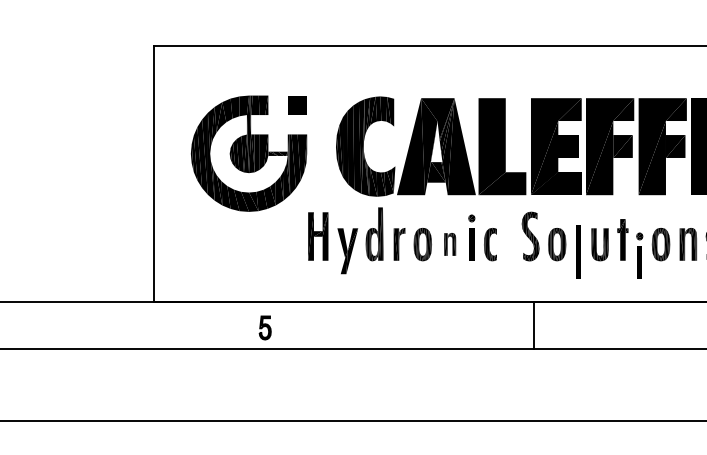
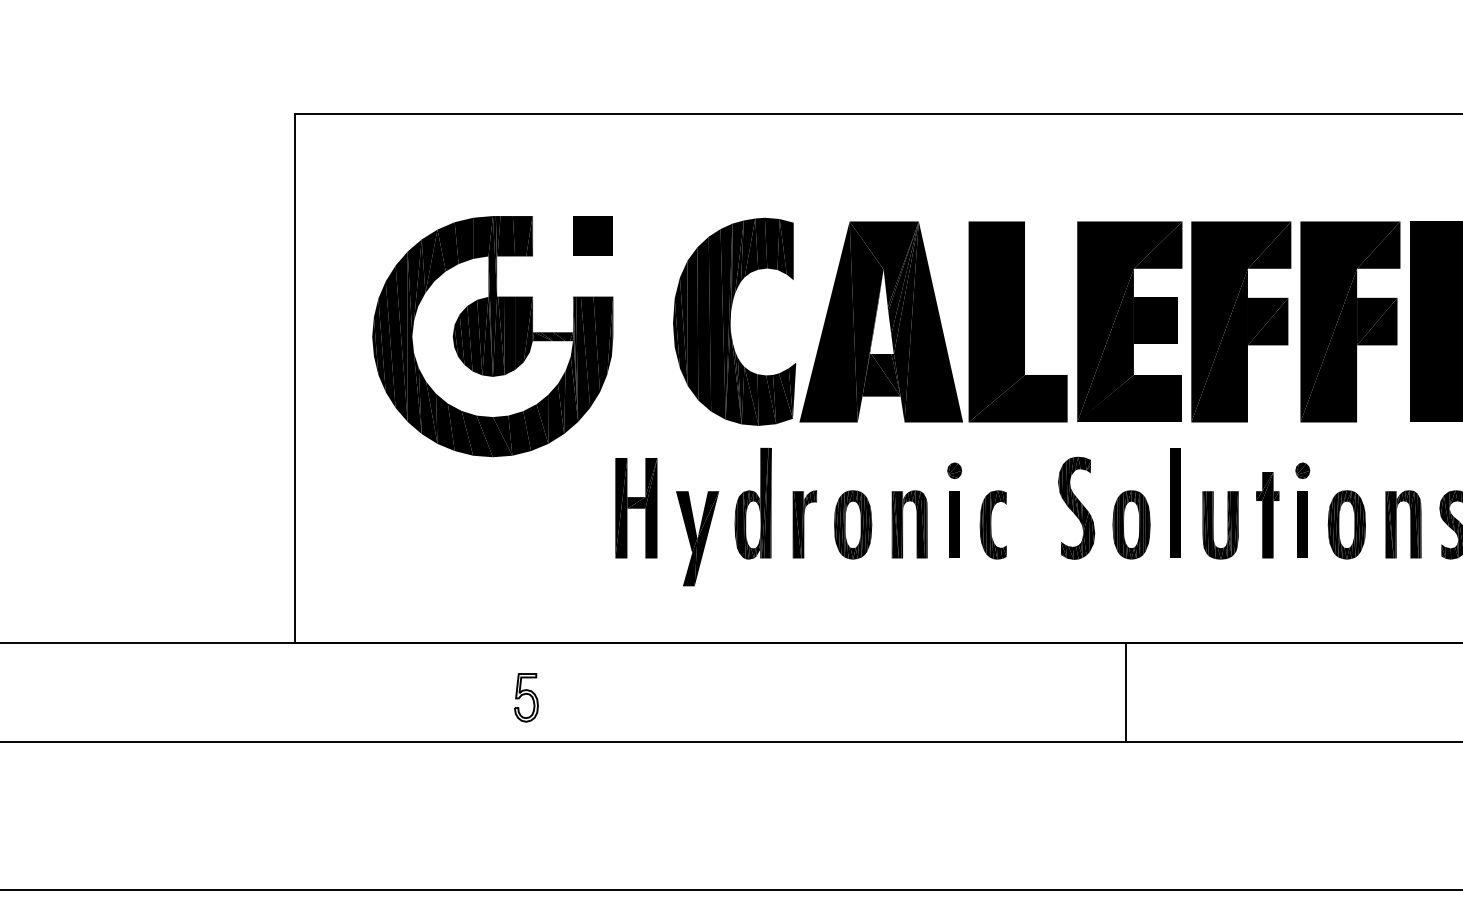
part: (449, 244) -> (908, 524), size x1.43
line: (578, 251) -> (1175, 501), moved
part: (639, 255) -> (1302, 510), moved
line: (533, 325) -> (1126, 692), moved

